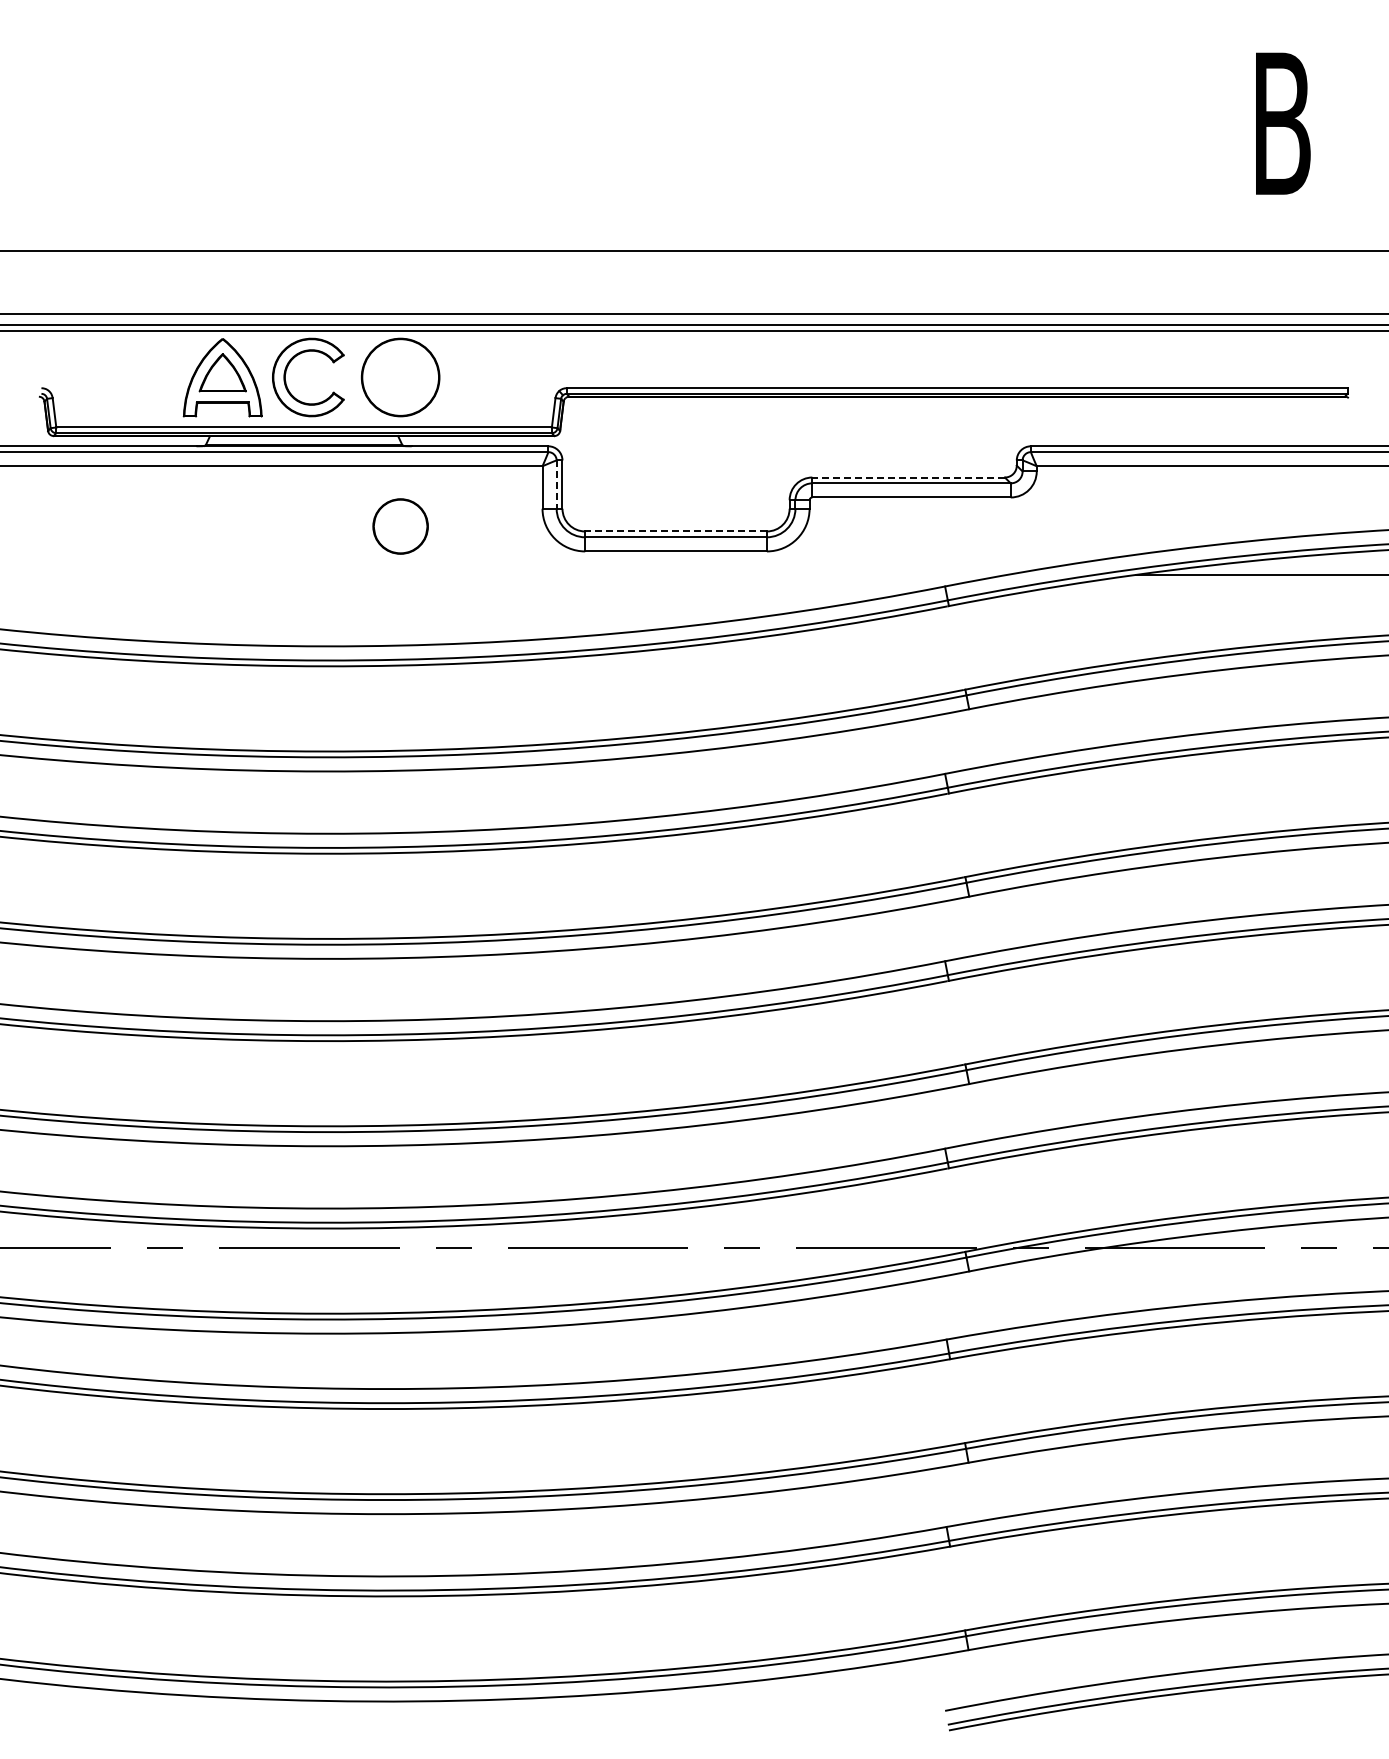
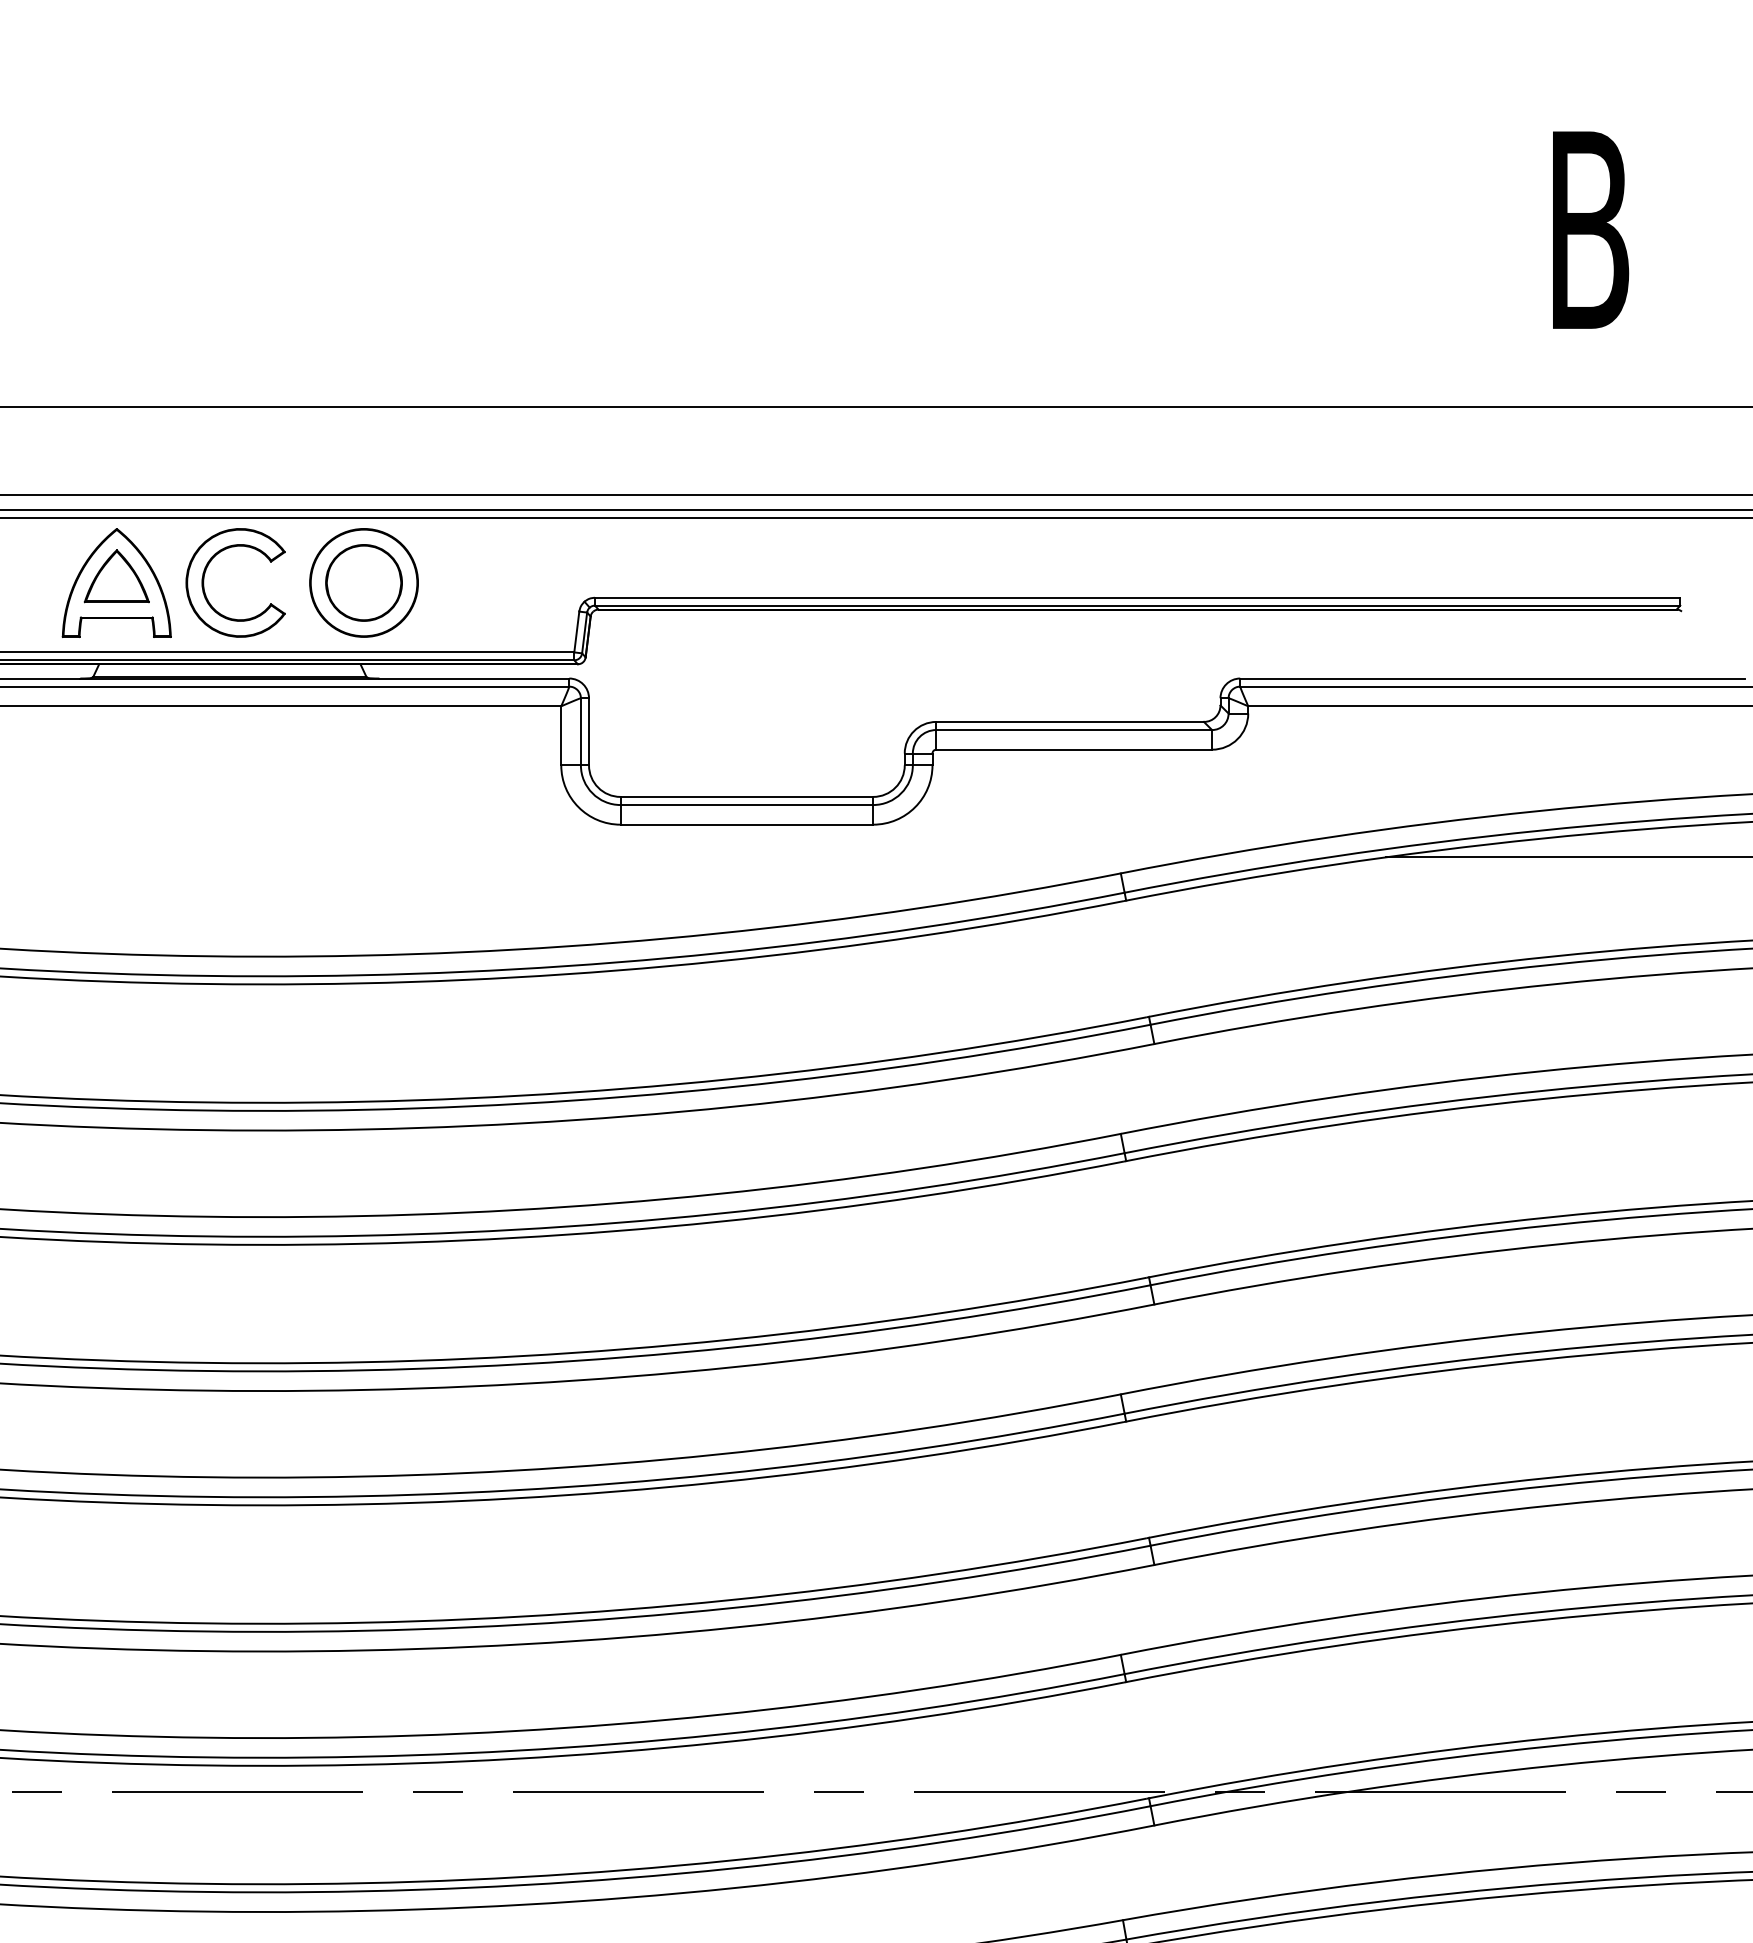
line: (908, 477) -> (1069, 721), dashed -> solid
line: (556, 485) -> (580, 733), dashed -> solid
circle: (400, 526) -> (363, 582), moved
line: (676, 531) -> (747, 796), dashed -> solid

